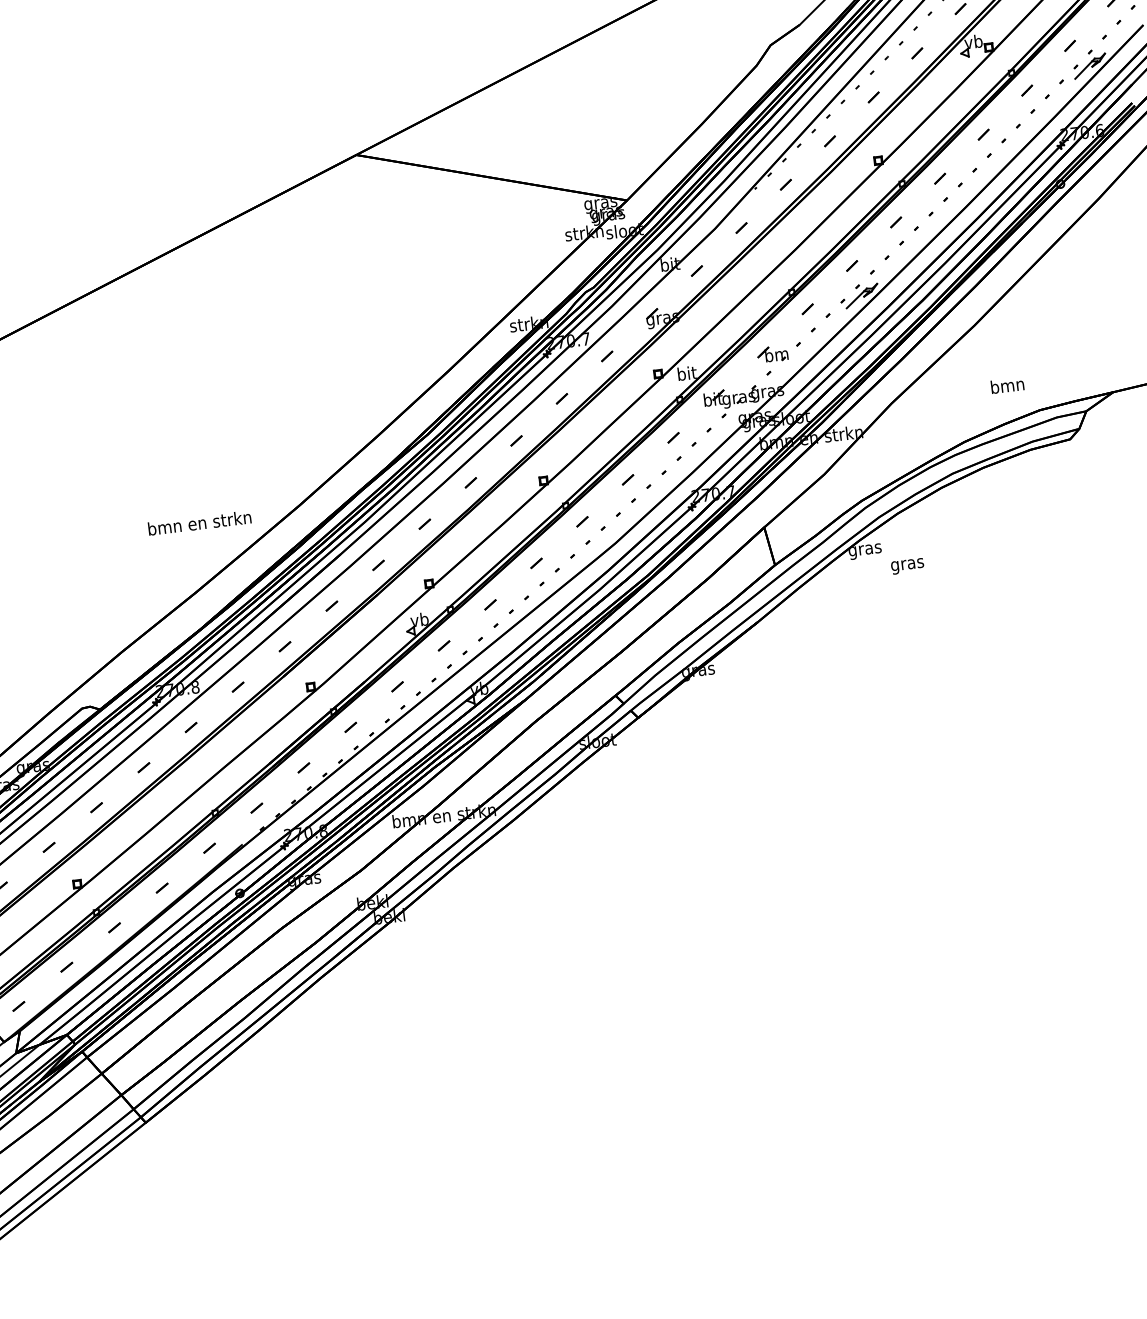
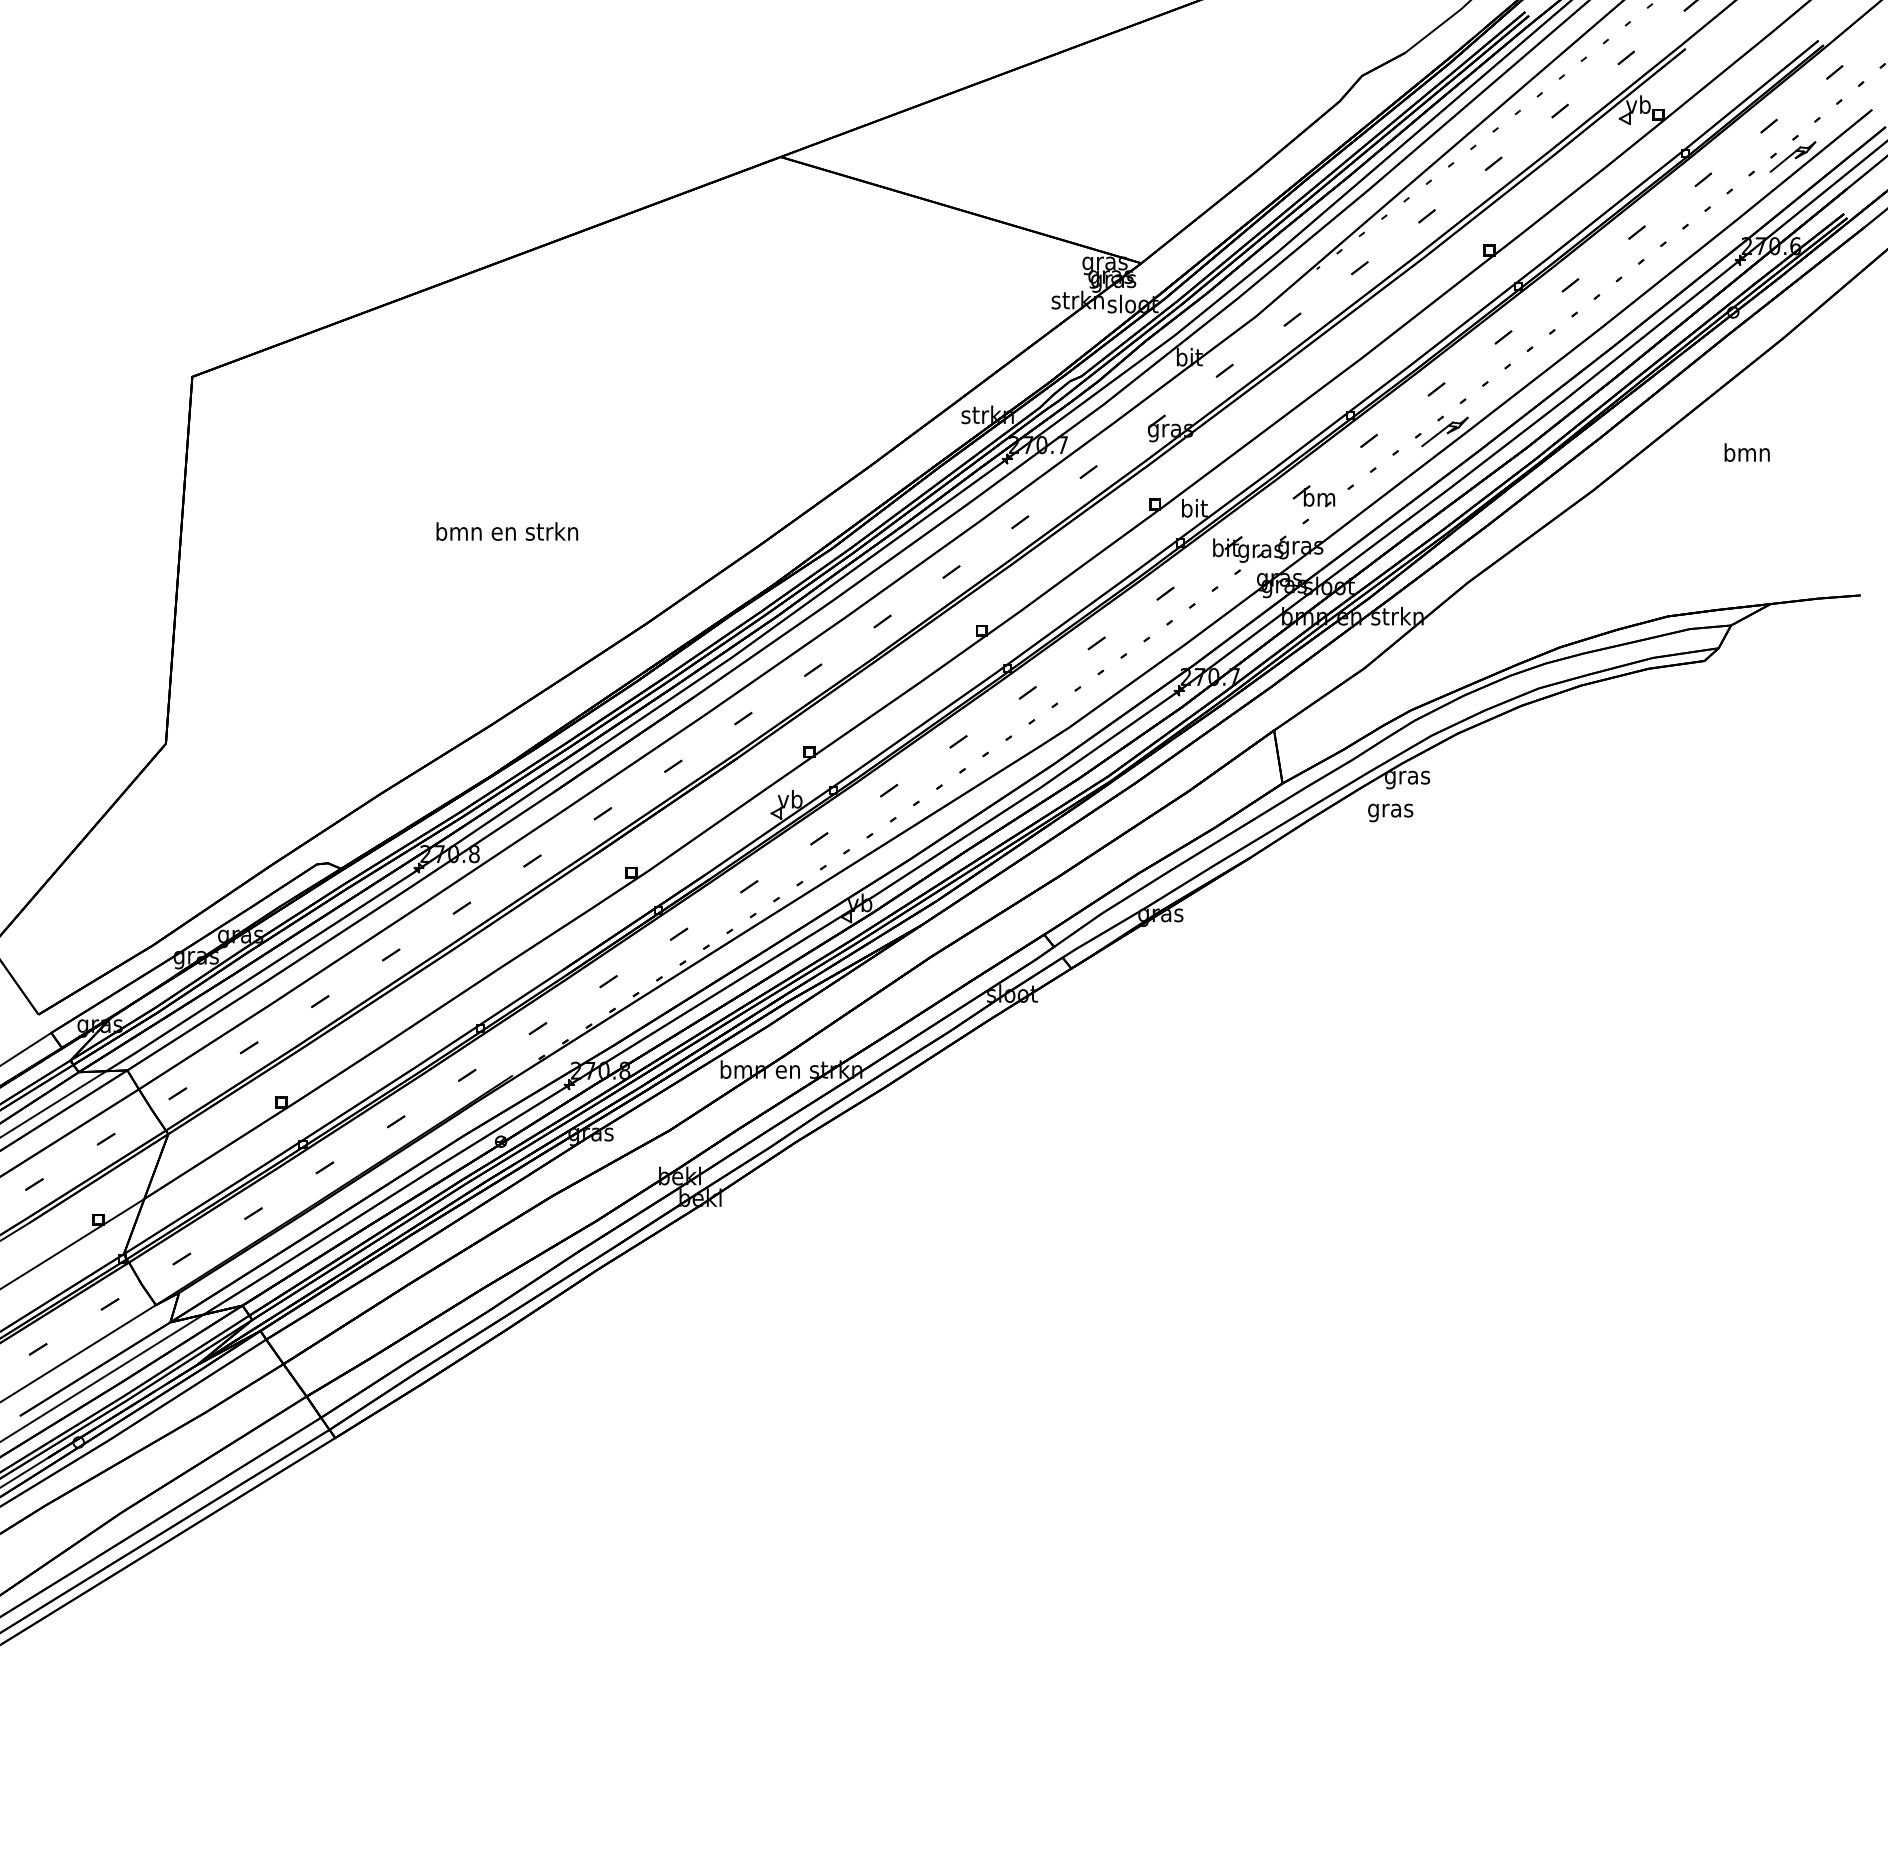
text: (1007, 385) -> (1746, 452), moved
text: (199, 522) -> (507, 531), moved
text: (907, 566) -> (1390, 812), moved

